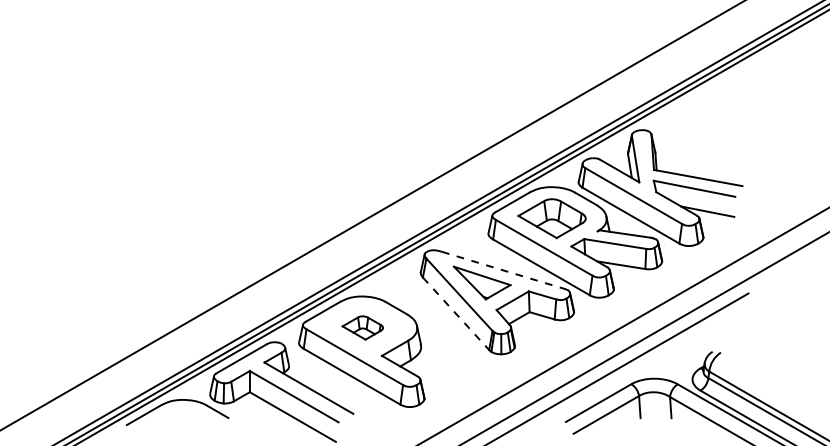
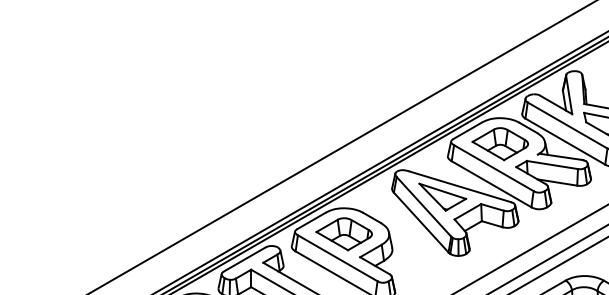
line: (504, 270) -> (461, 186), dashed -> solid
line: (456, 314) -> (421, 223), dashed -> solid
part: (362, 327) -> (344, 233), size x1.67

